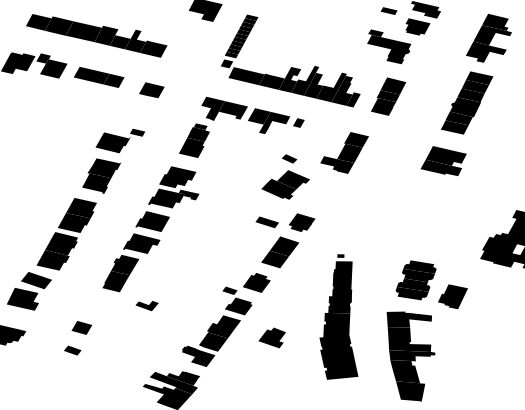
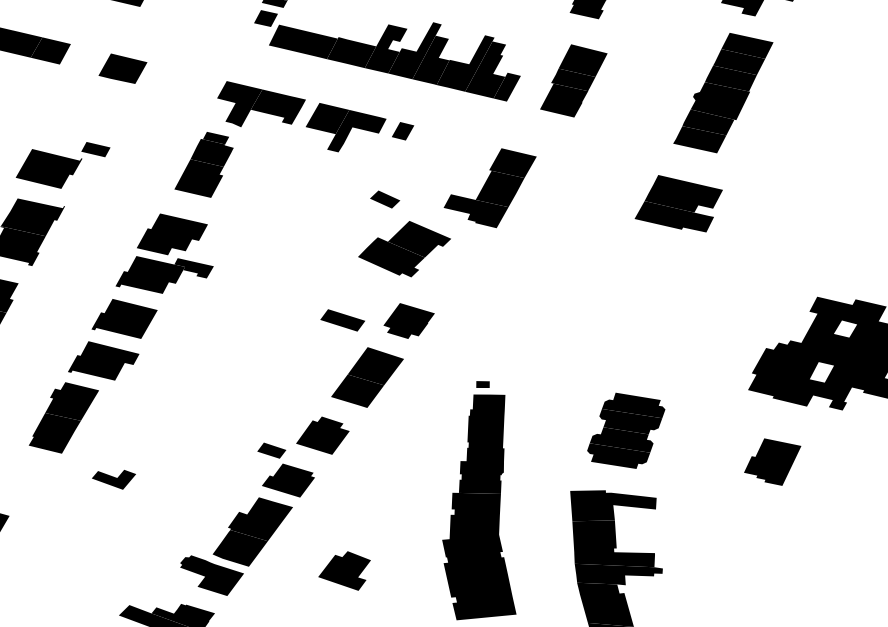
part: (285, 184) -> (404, 248), moved
part: (452, 296) -> (771, 461), moved
part: (271, 337) -> (343, 570), moved

